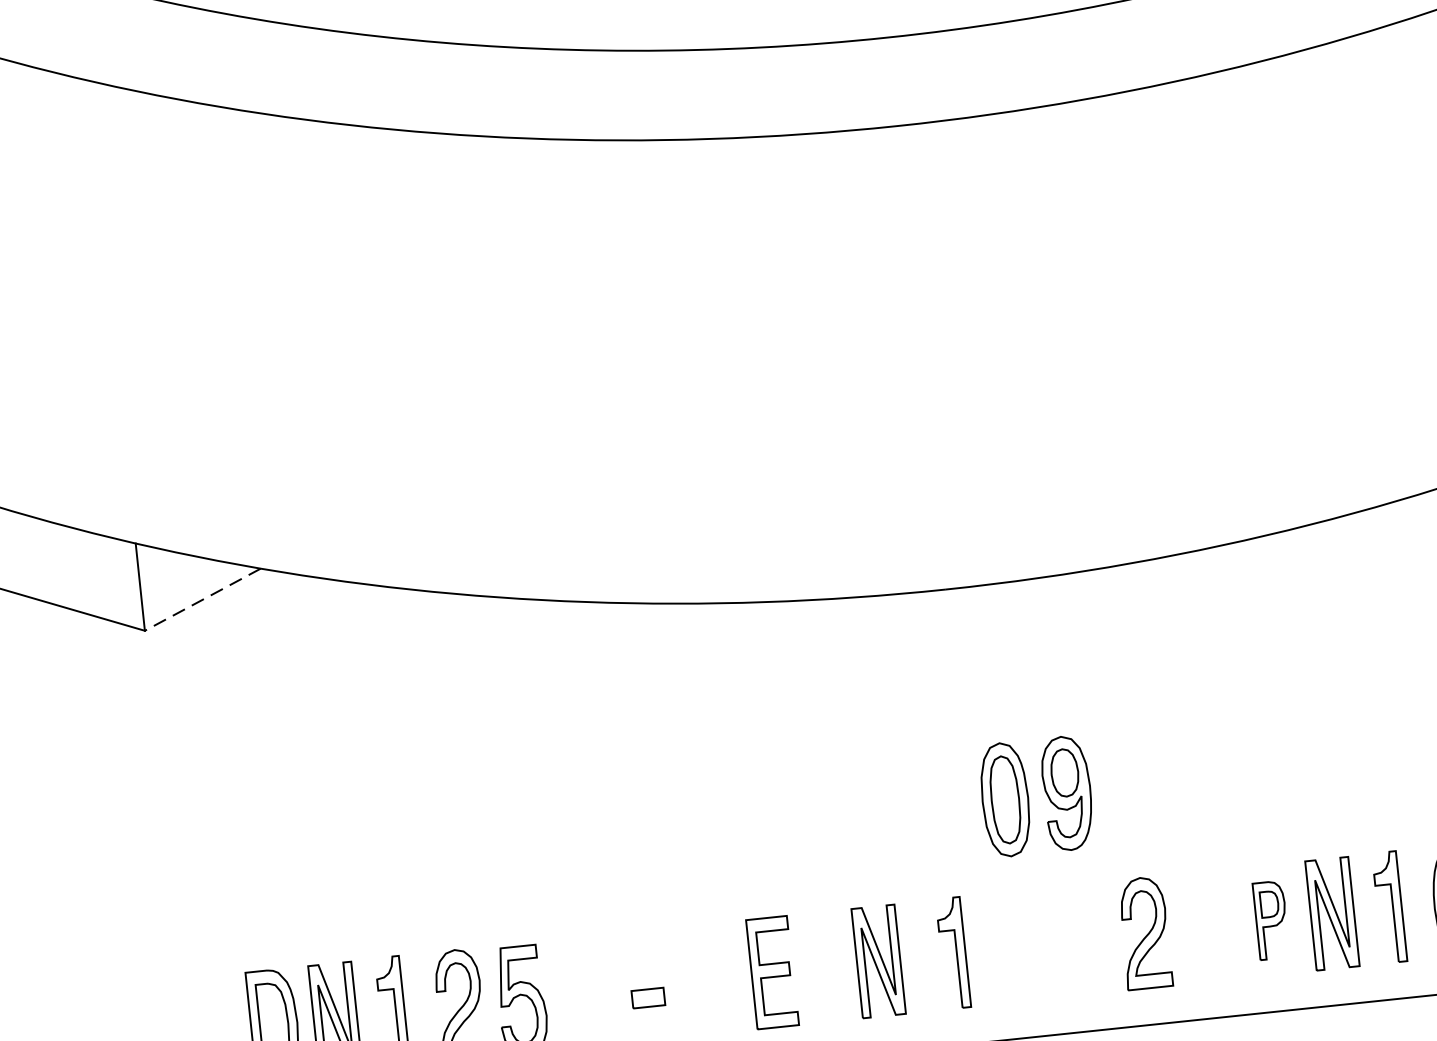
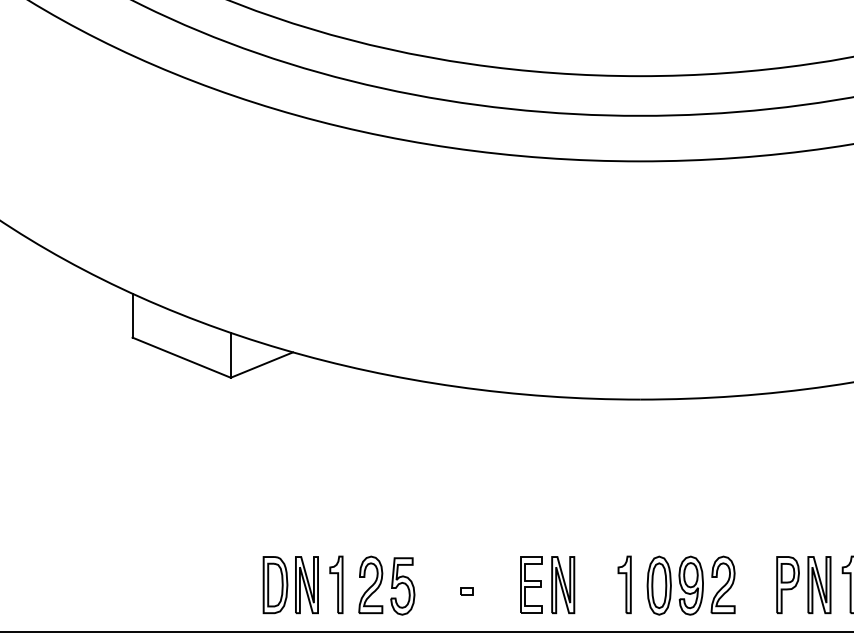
line: (202, 600) -> (261, 365), dashed -> solid
part: (1034, 796) -> (674, 585), moved
part: (1270, 921) -> (787, 585), size x1.43
part: (879, 962) -> (563, 585), moved
part: (647, 998) -> (466, 591), size x0.71

